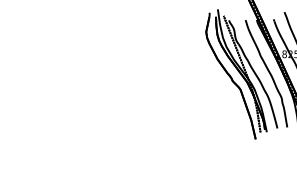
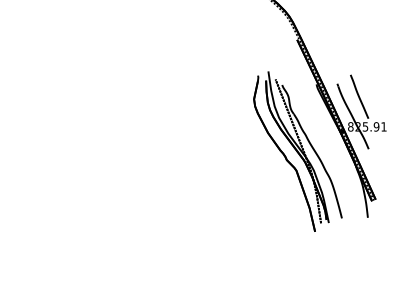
curve: (268, 71) -> (330, 148), removed

